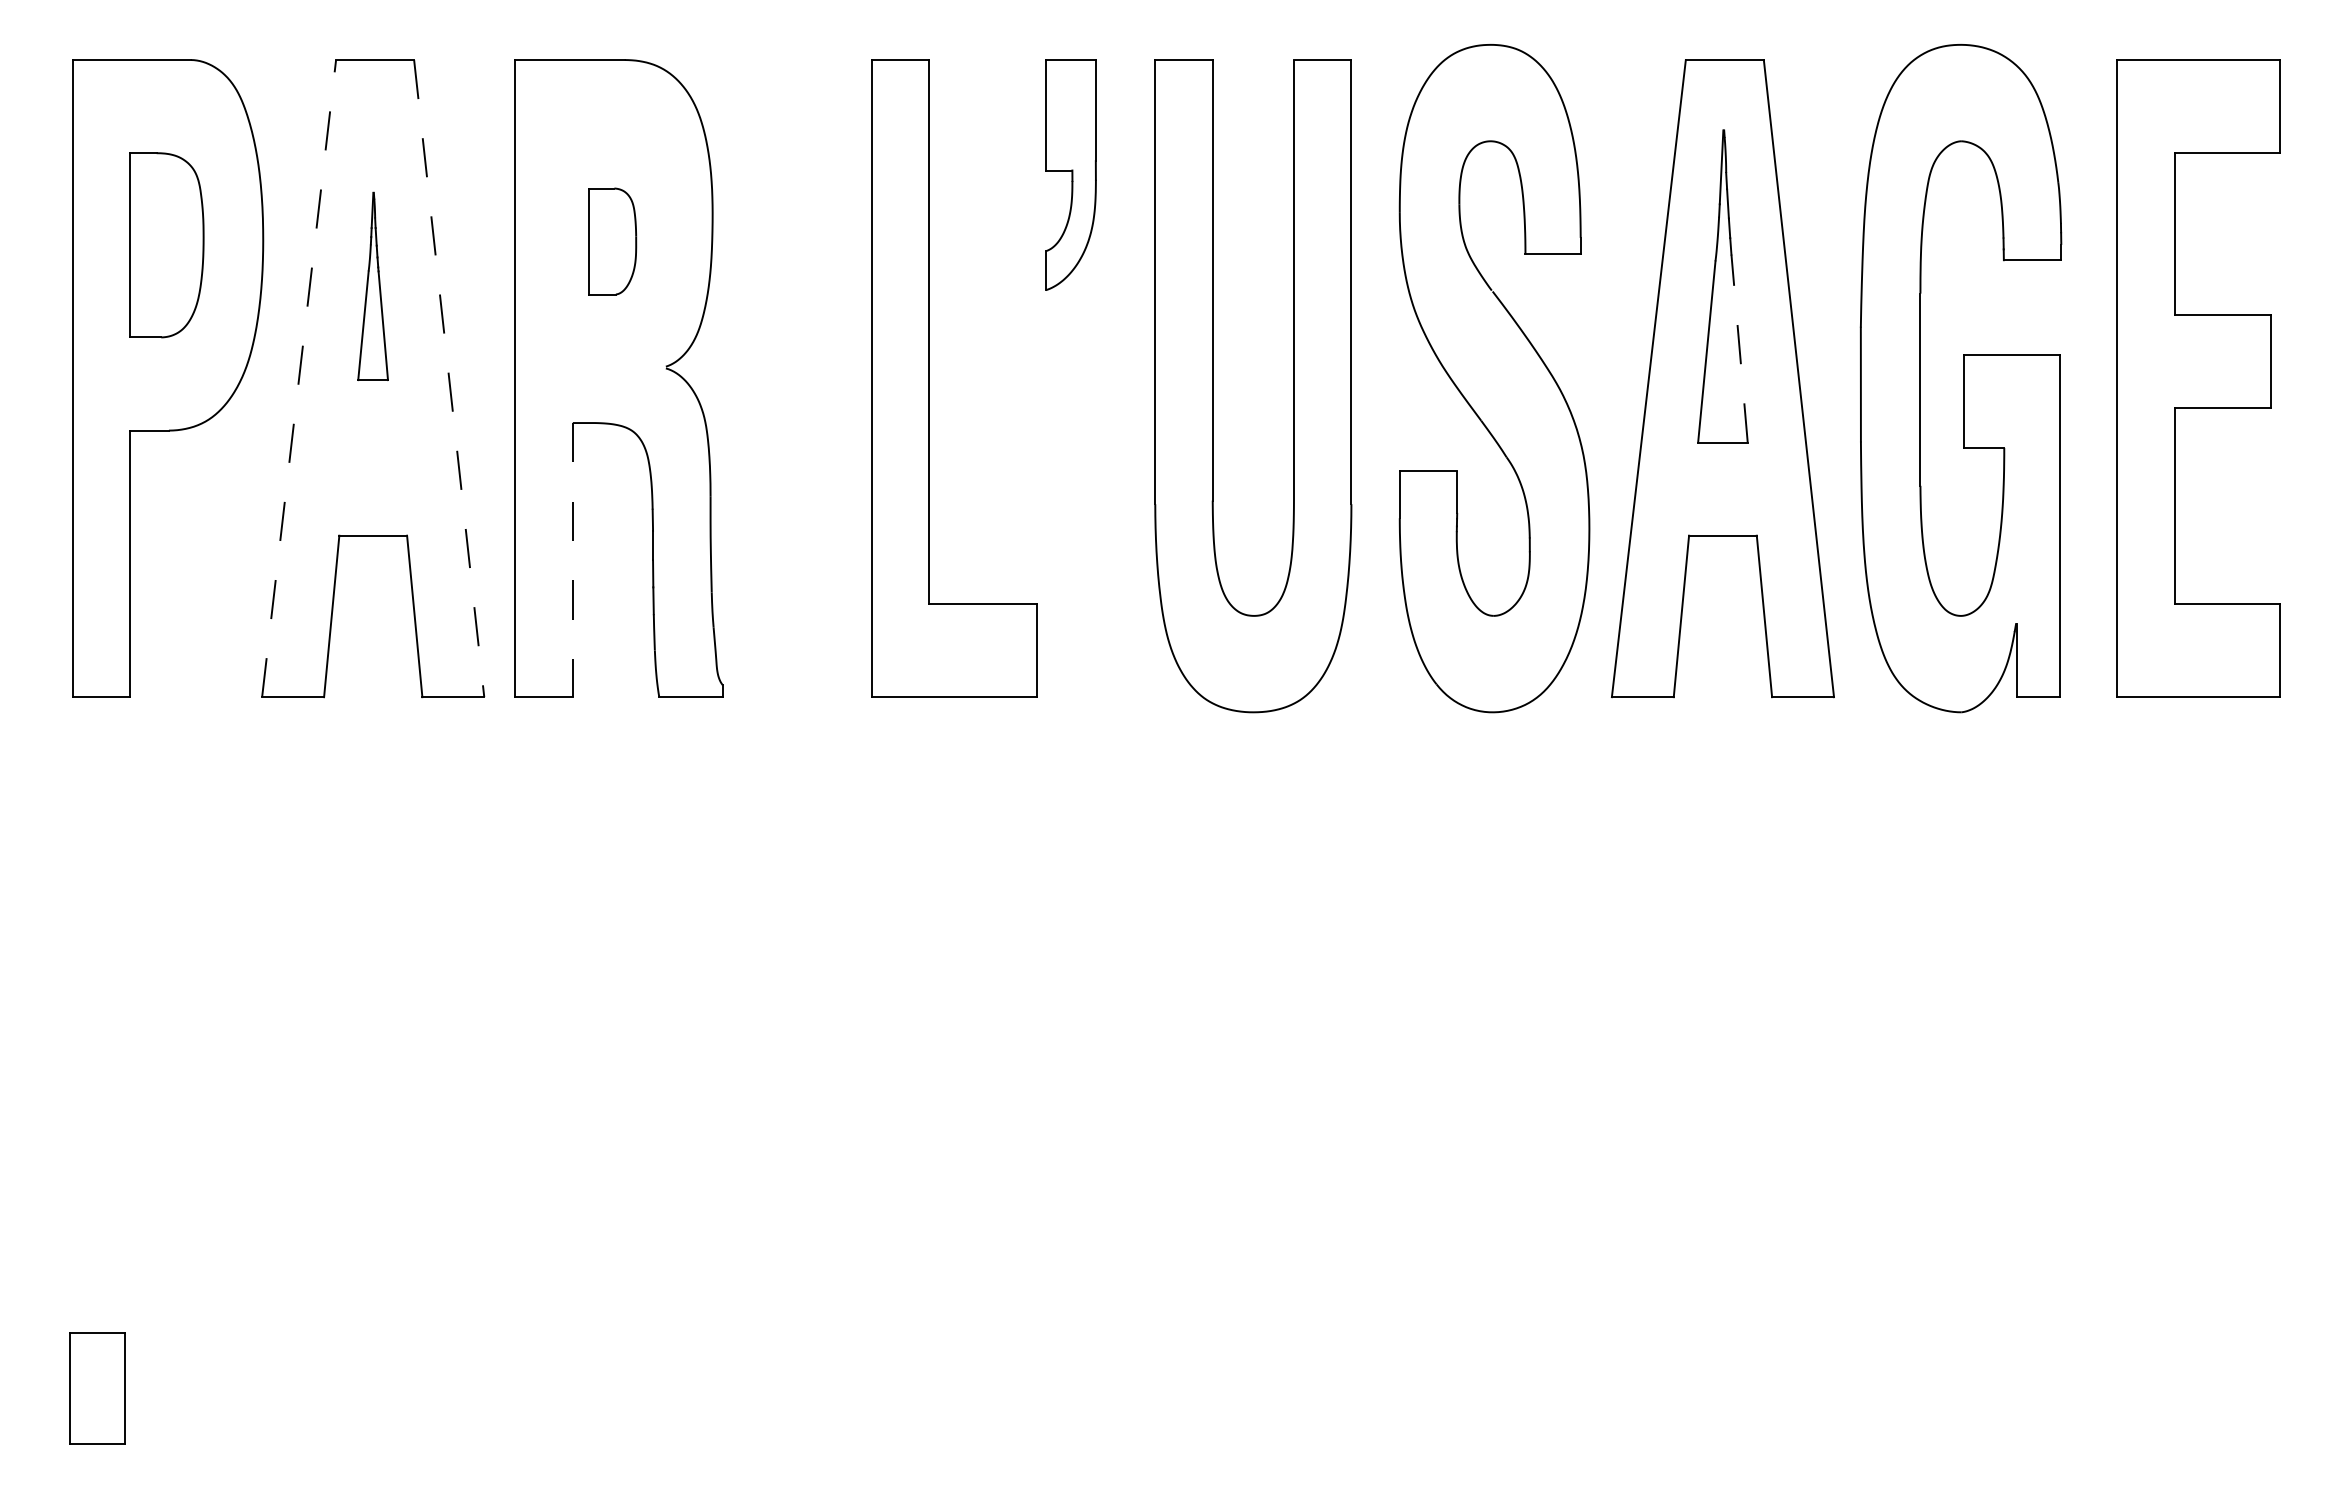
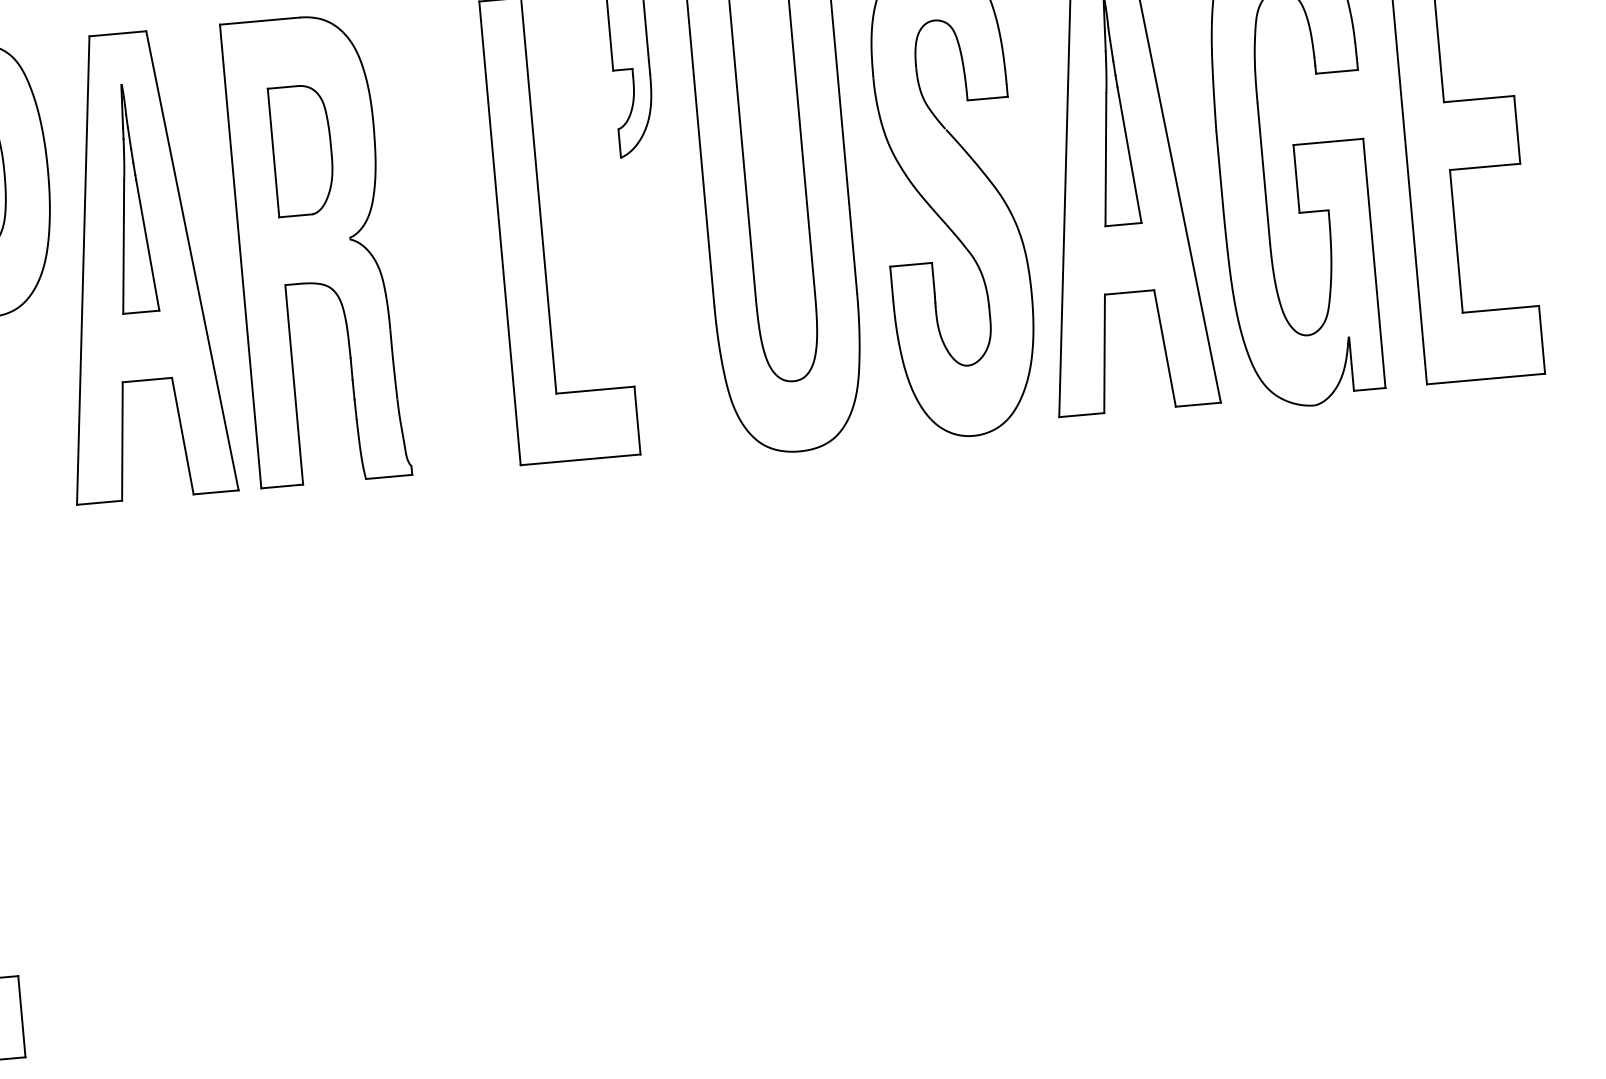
part: (612, 241) -> (302, 150), size x1.67
part: (372, 286) -> (130, 198), size x1.67
line: (1739, 348) -> (1129, 155), dashed -> solid
line: (299, 378) -> (83, 270), dashed -> solid
line: (449, 378) -> (192, 260), dashed -> solid
line: (572, 560) -> (294, 385), dashed -> solid

